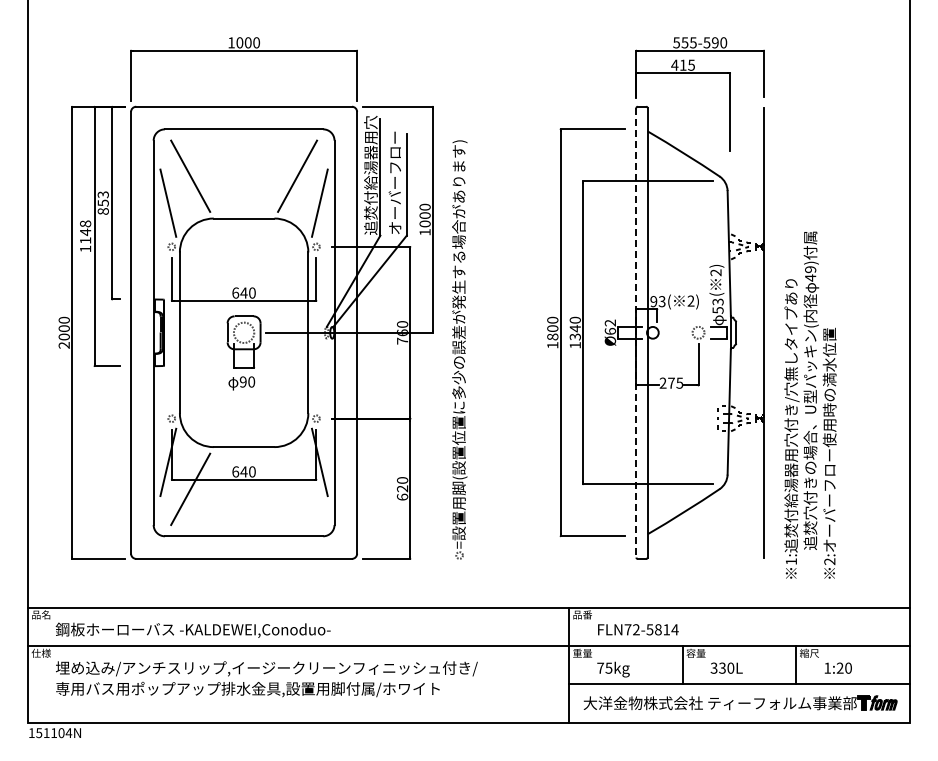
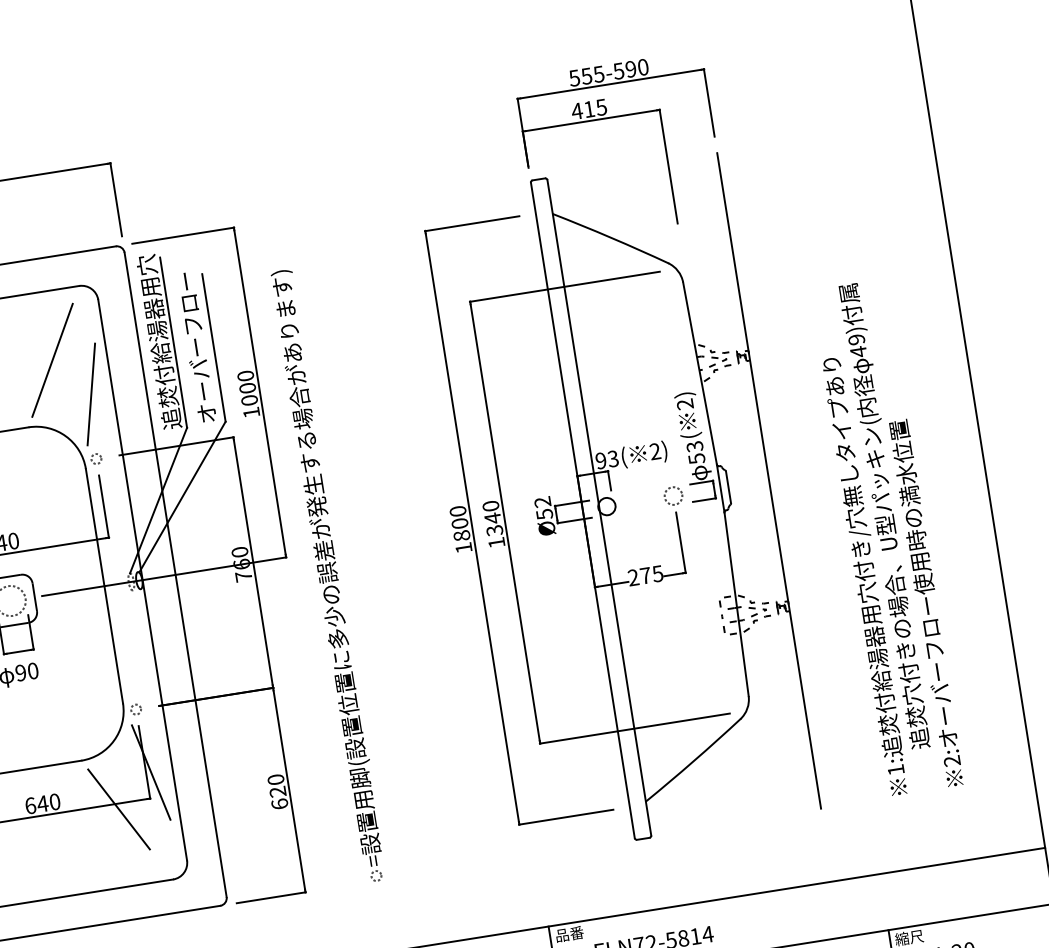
text: (609, 330) -> (543, 513), Ø62 -> Ø52
line: (636, 332) -> (582, 509), dashed -> solid
text: (810, 404) -> (887, 536), moved
line: (294, 483) -> (119, 809), added

